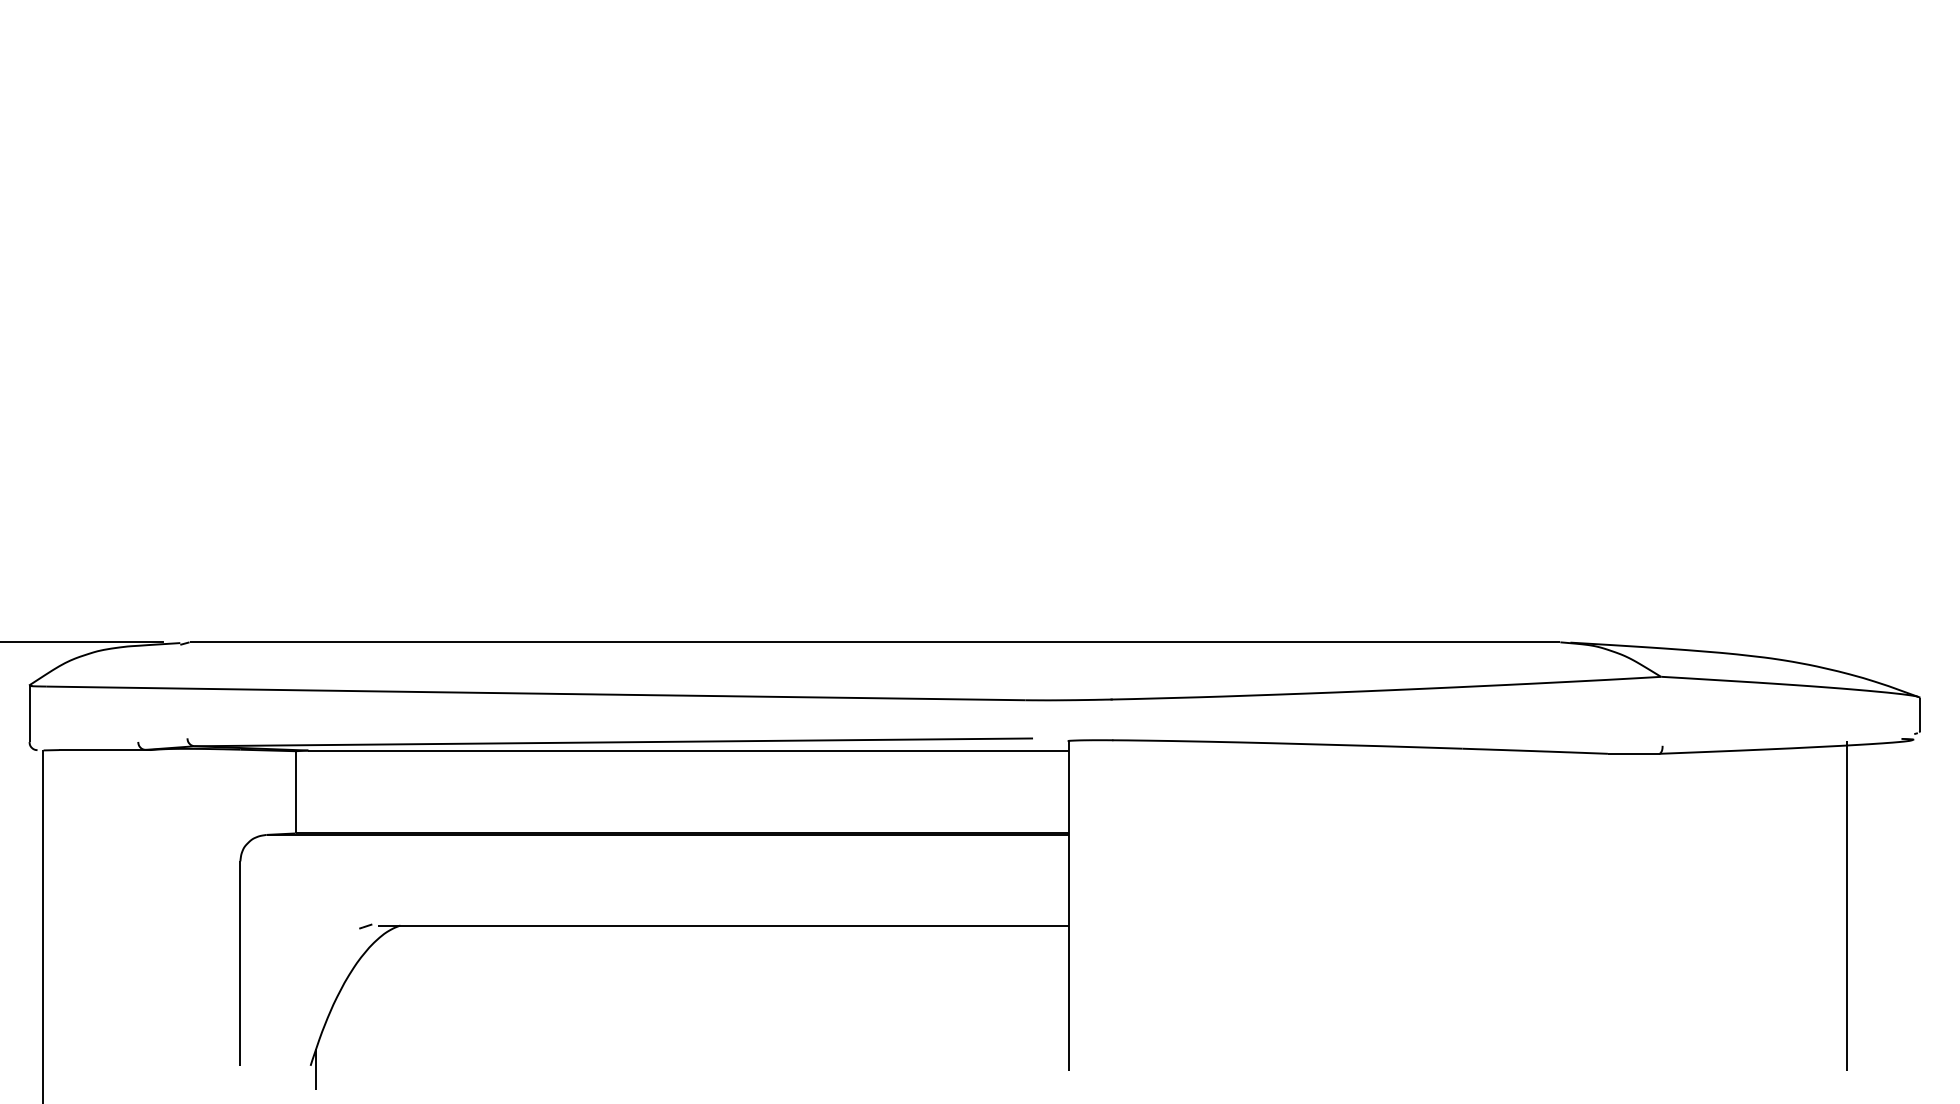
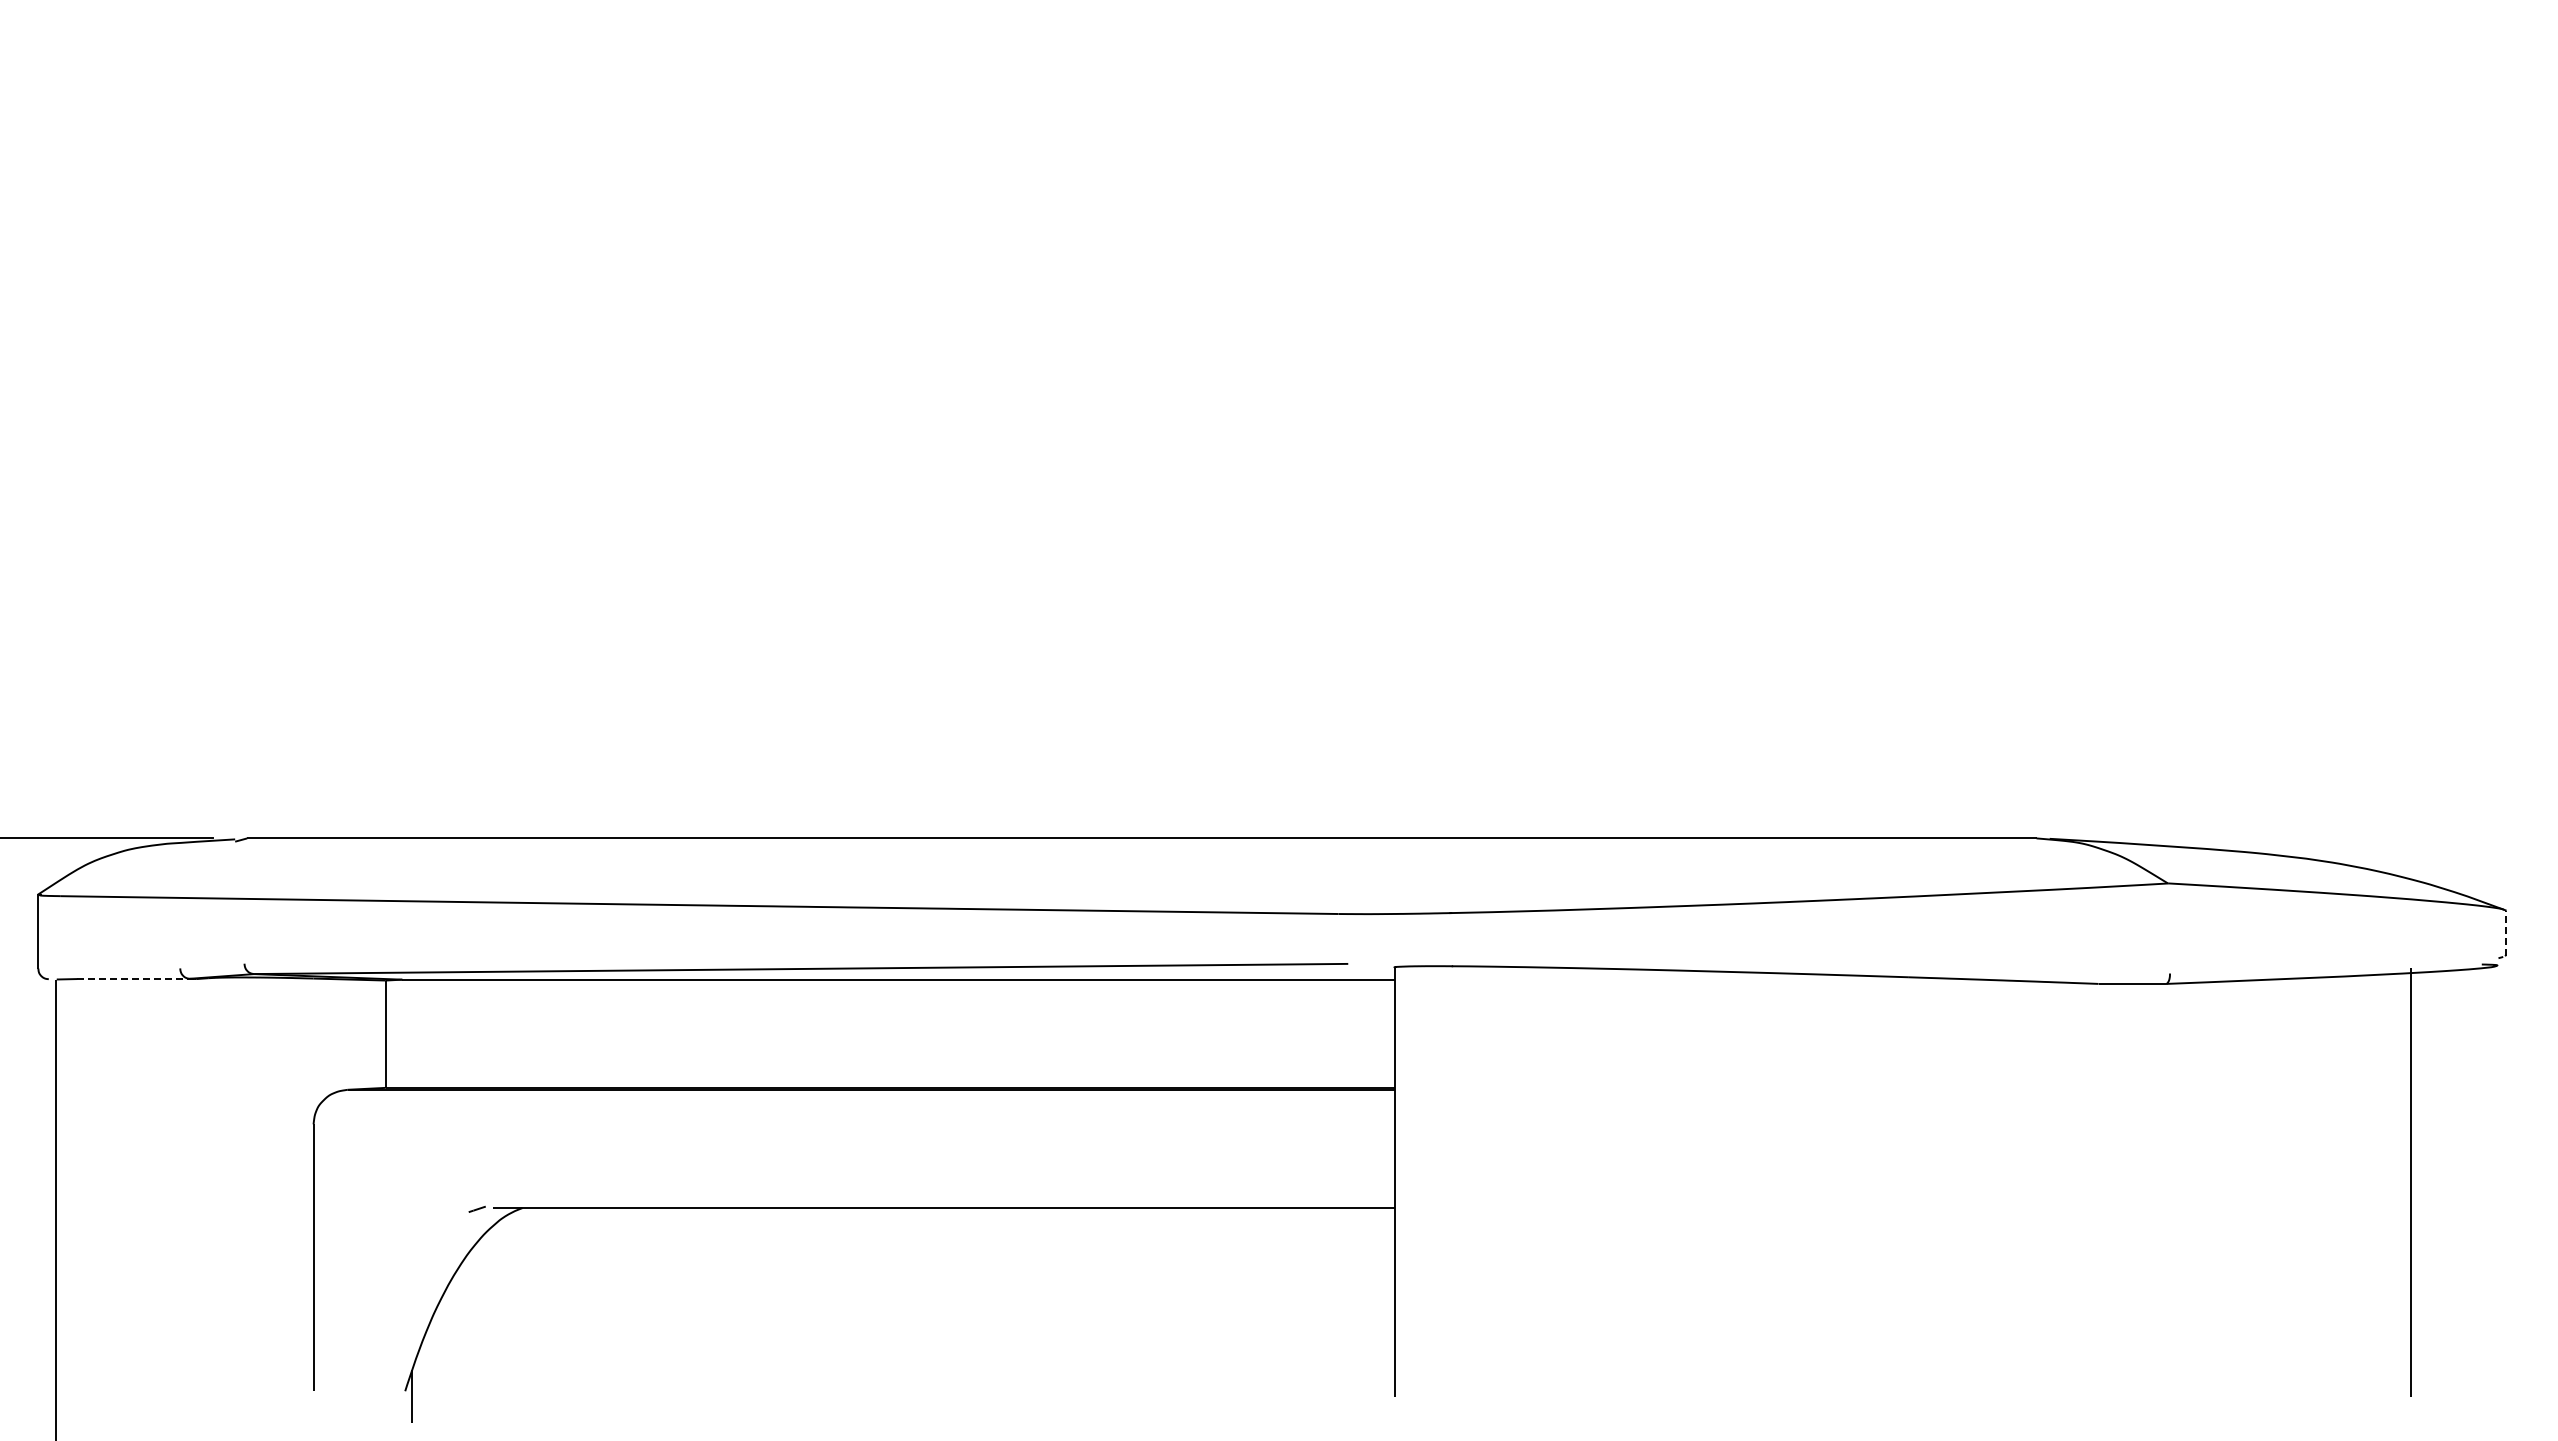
line: (1920, 714) -> (2506, 932), solid -> dashed
line: (104, 750) -> (136, 979), solid -> dashed

